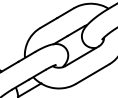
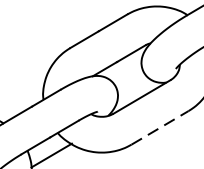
line: (93, 73) -> (161, 126), solid -> dashed

